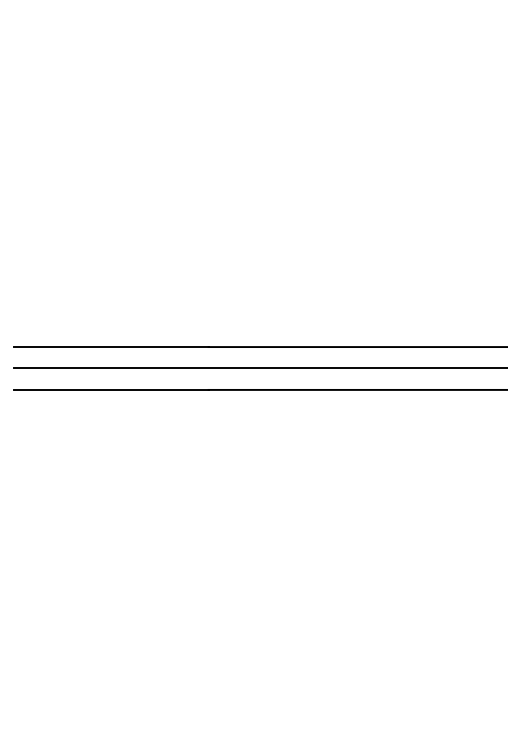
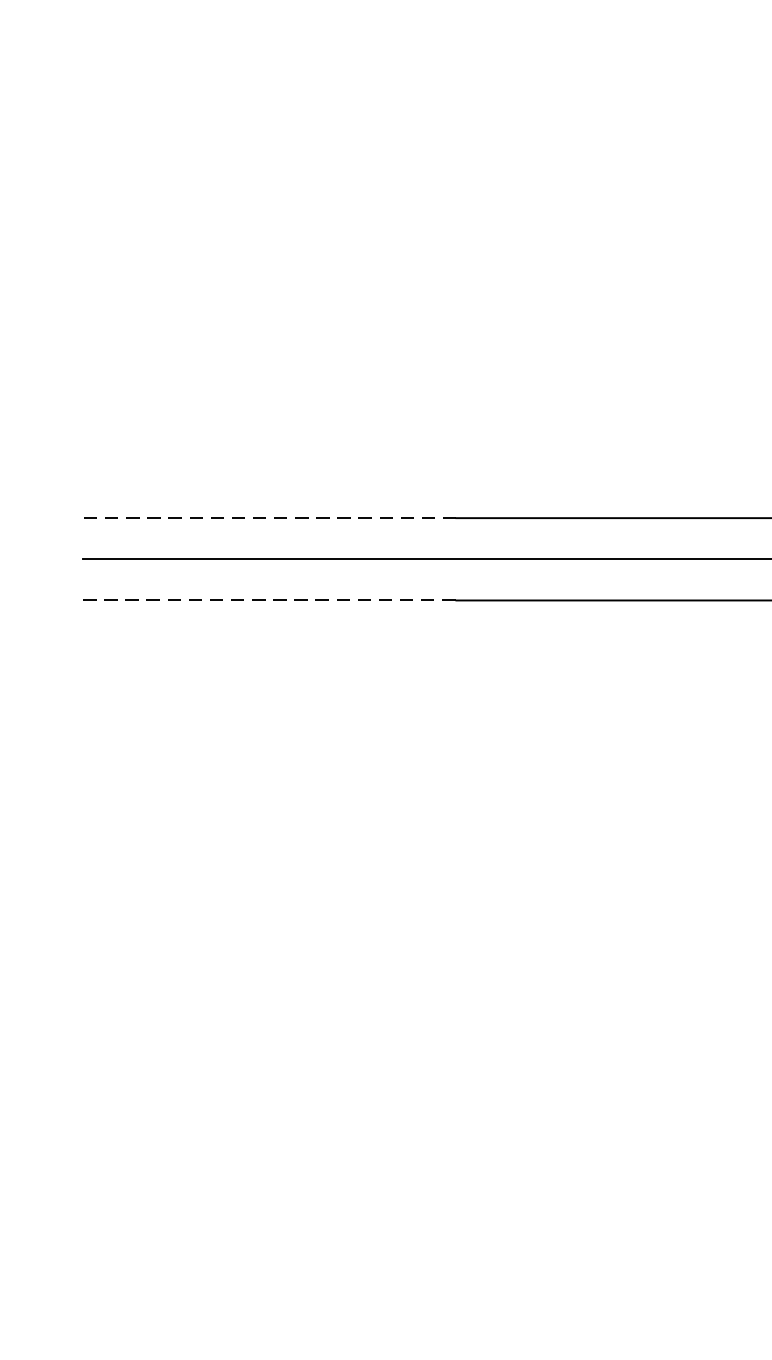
line: (110, 347) -> (267, 518), solid -> dashed
line: (111, 389) -> (269, 599), solid -> dashed

